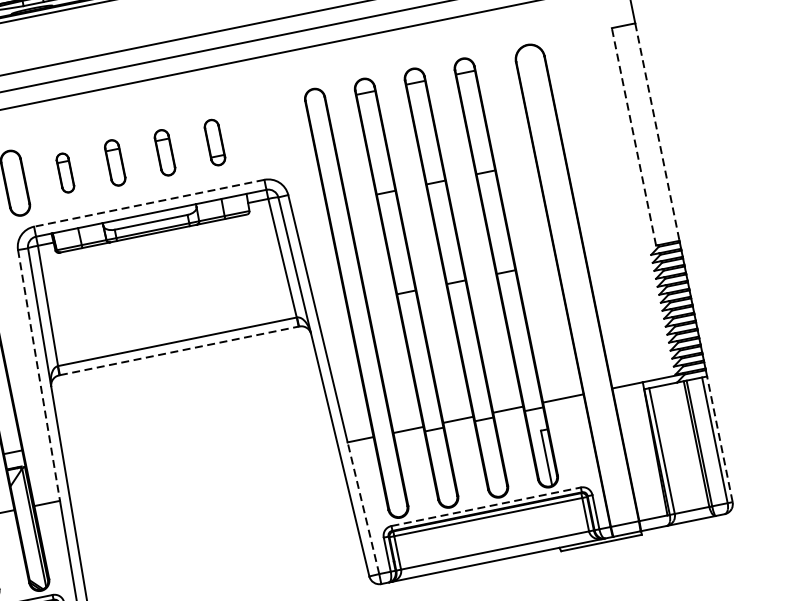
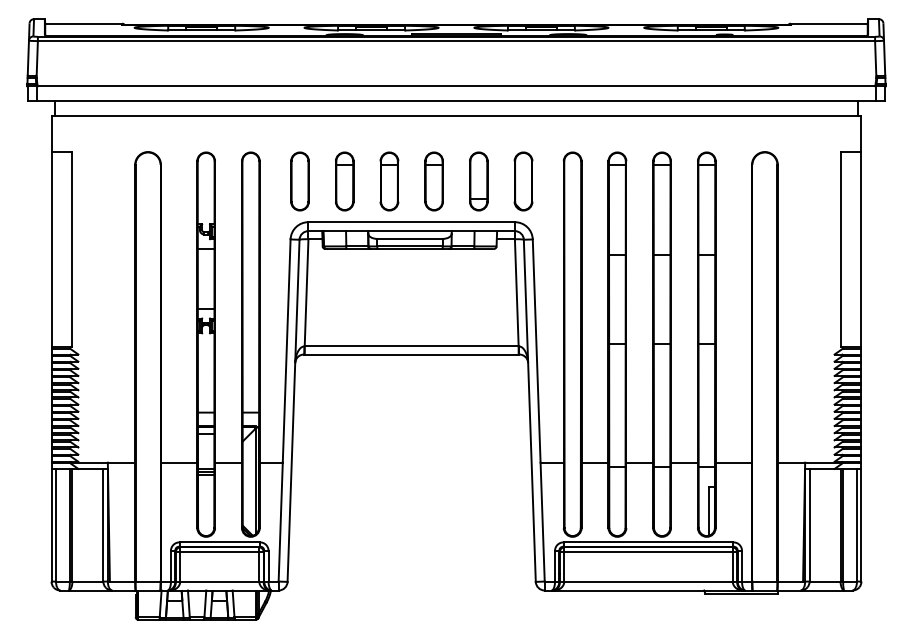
part: (264, 132) -> (523, 181), added
line: (657, 132) -> (861, 250), dashed -> solid
line: (633, 136) -> (840, 249), dashed -> solid
part: (214, 142) -> (478, 181), size x1.43
part: (164, 152) -> (433, 181), size x1.43
part: (115, 162) -> (389, 181), size x1.43
part: (65, 173) -> (344, 181), size x1.67
line: (149, 203) -> (411, 222), dashed -> solid
line: (179, 350) -> (411, 354), dashed -> solid
line: (38, 375) -> (286, 351), dashed -> solid
line: (719, 438) -> (861, 524), dashed -> solid
line: (486, 506) -> (648, 542), dashed -> solid
line: (363, 507) -> (542, 521), dashed -> solid

